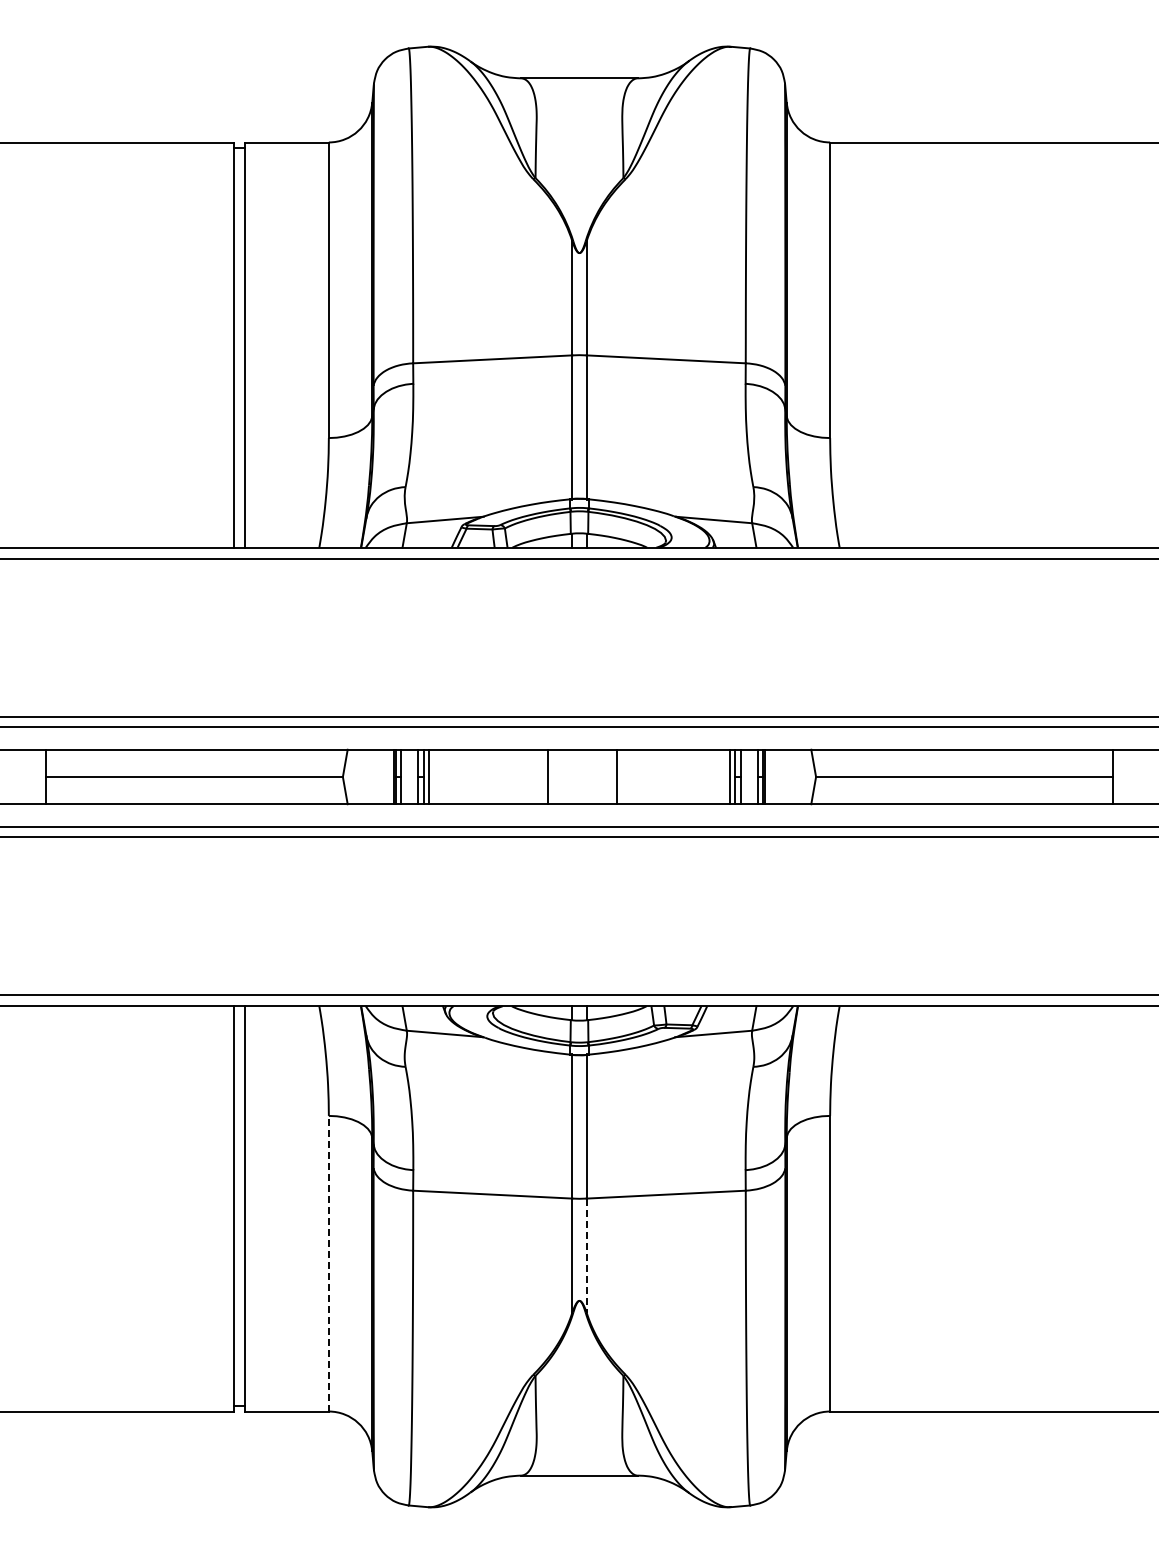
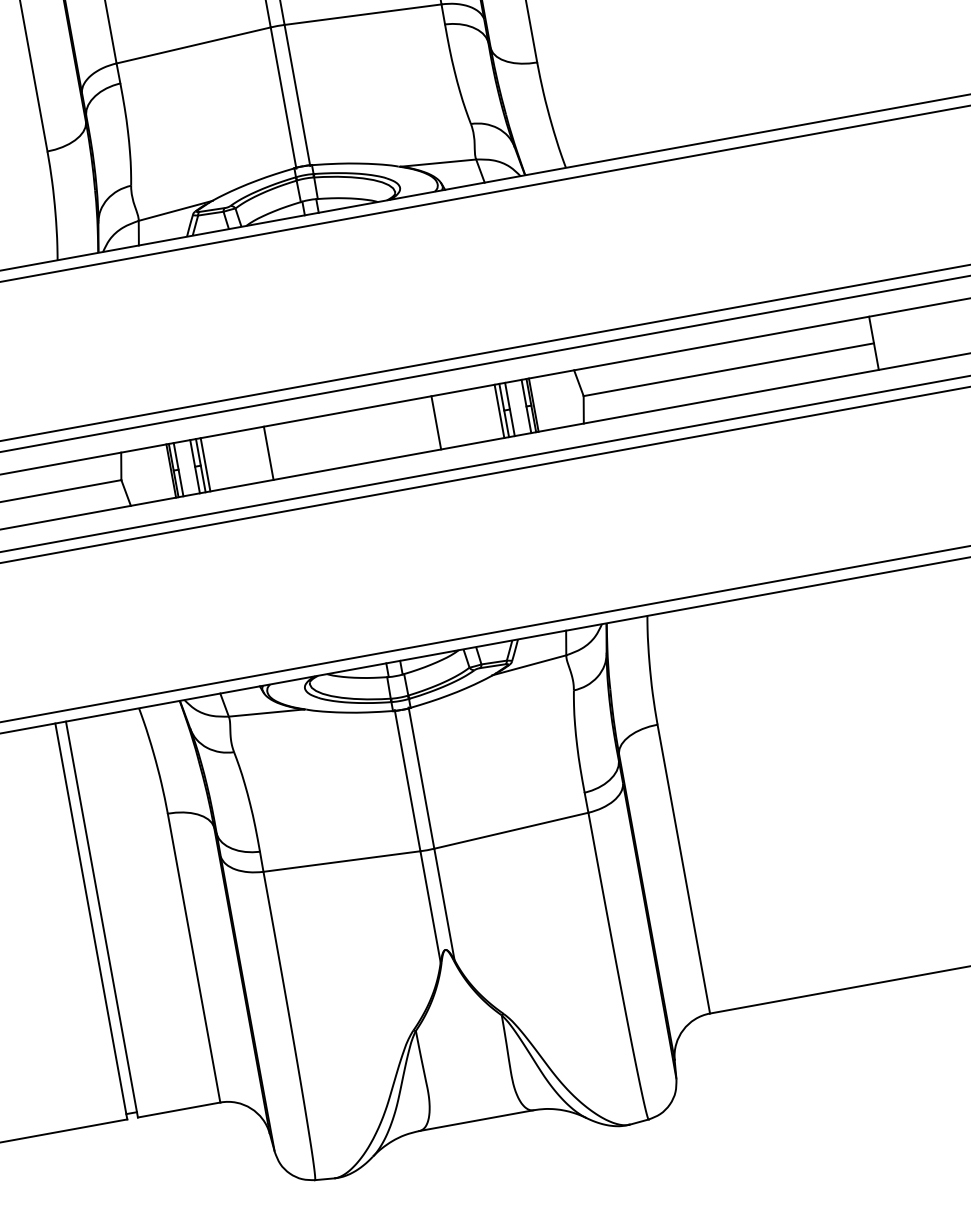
line: (547, 776) -> (268, 452), moved
line: (617, 776) -> (436, 422), moved
line: (586, 1255) -> (444, 904), dashed -> solid
line: (328, 1263) -> (193, 957), dashed -> solid

